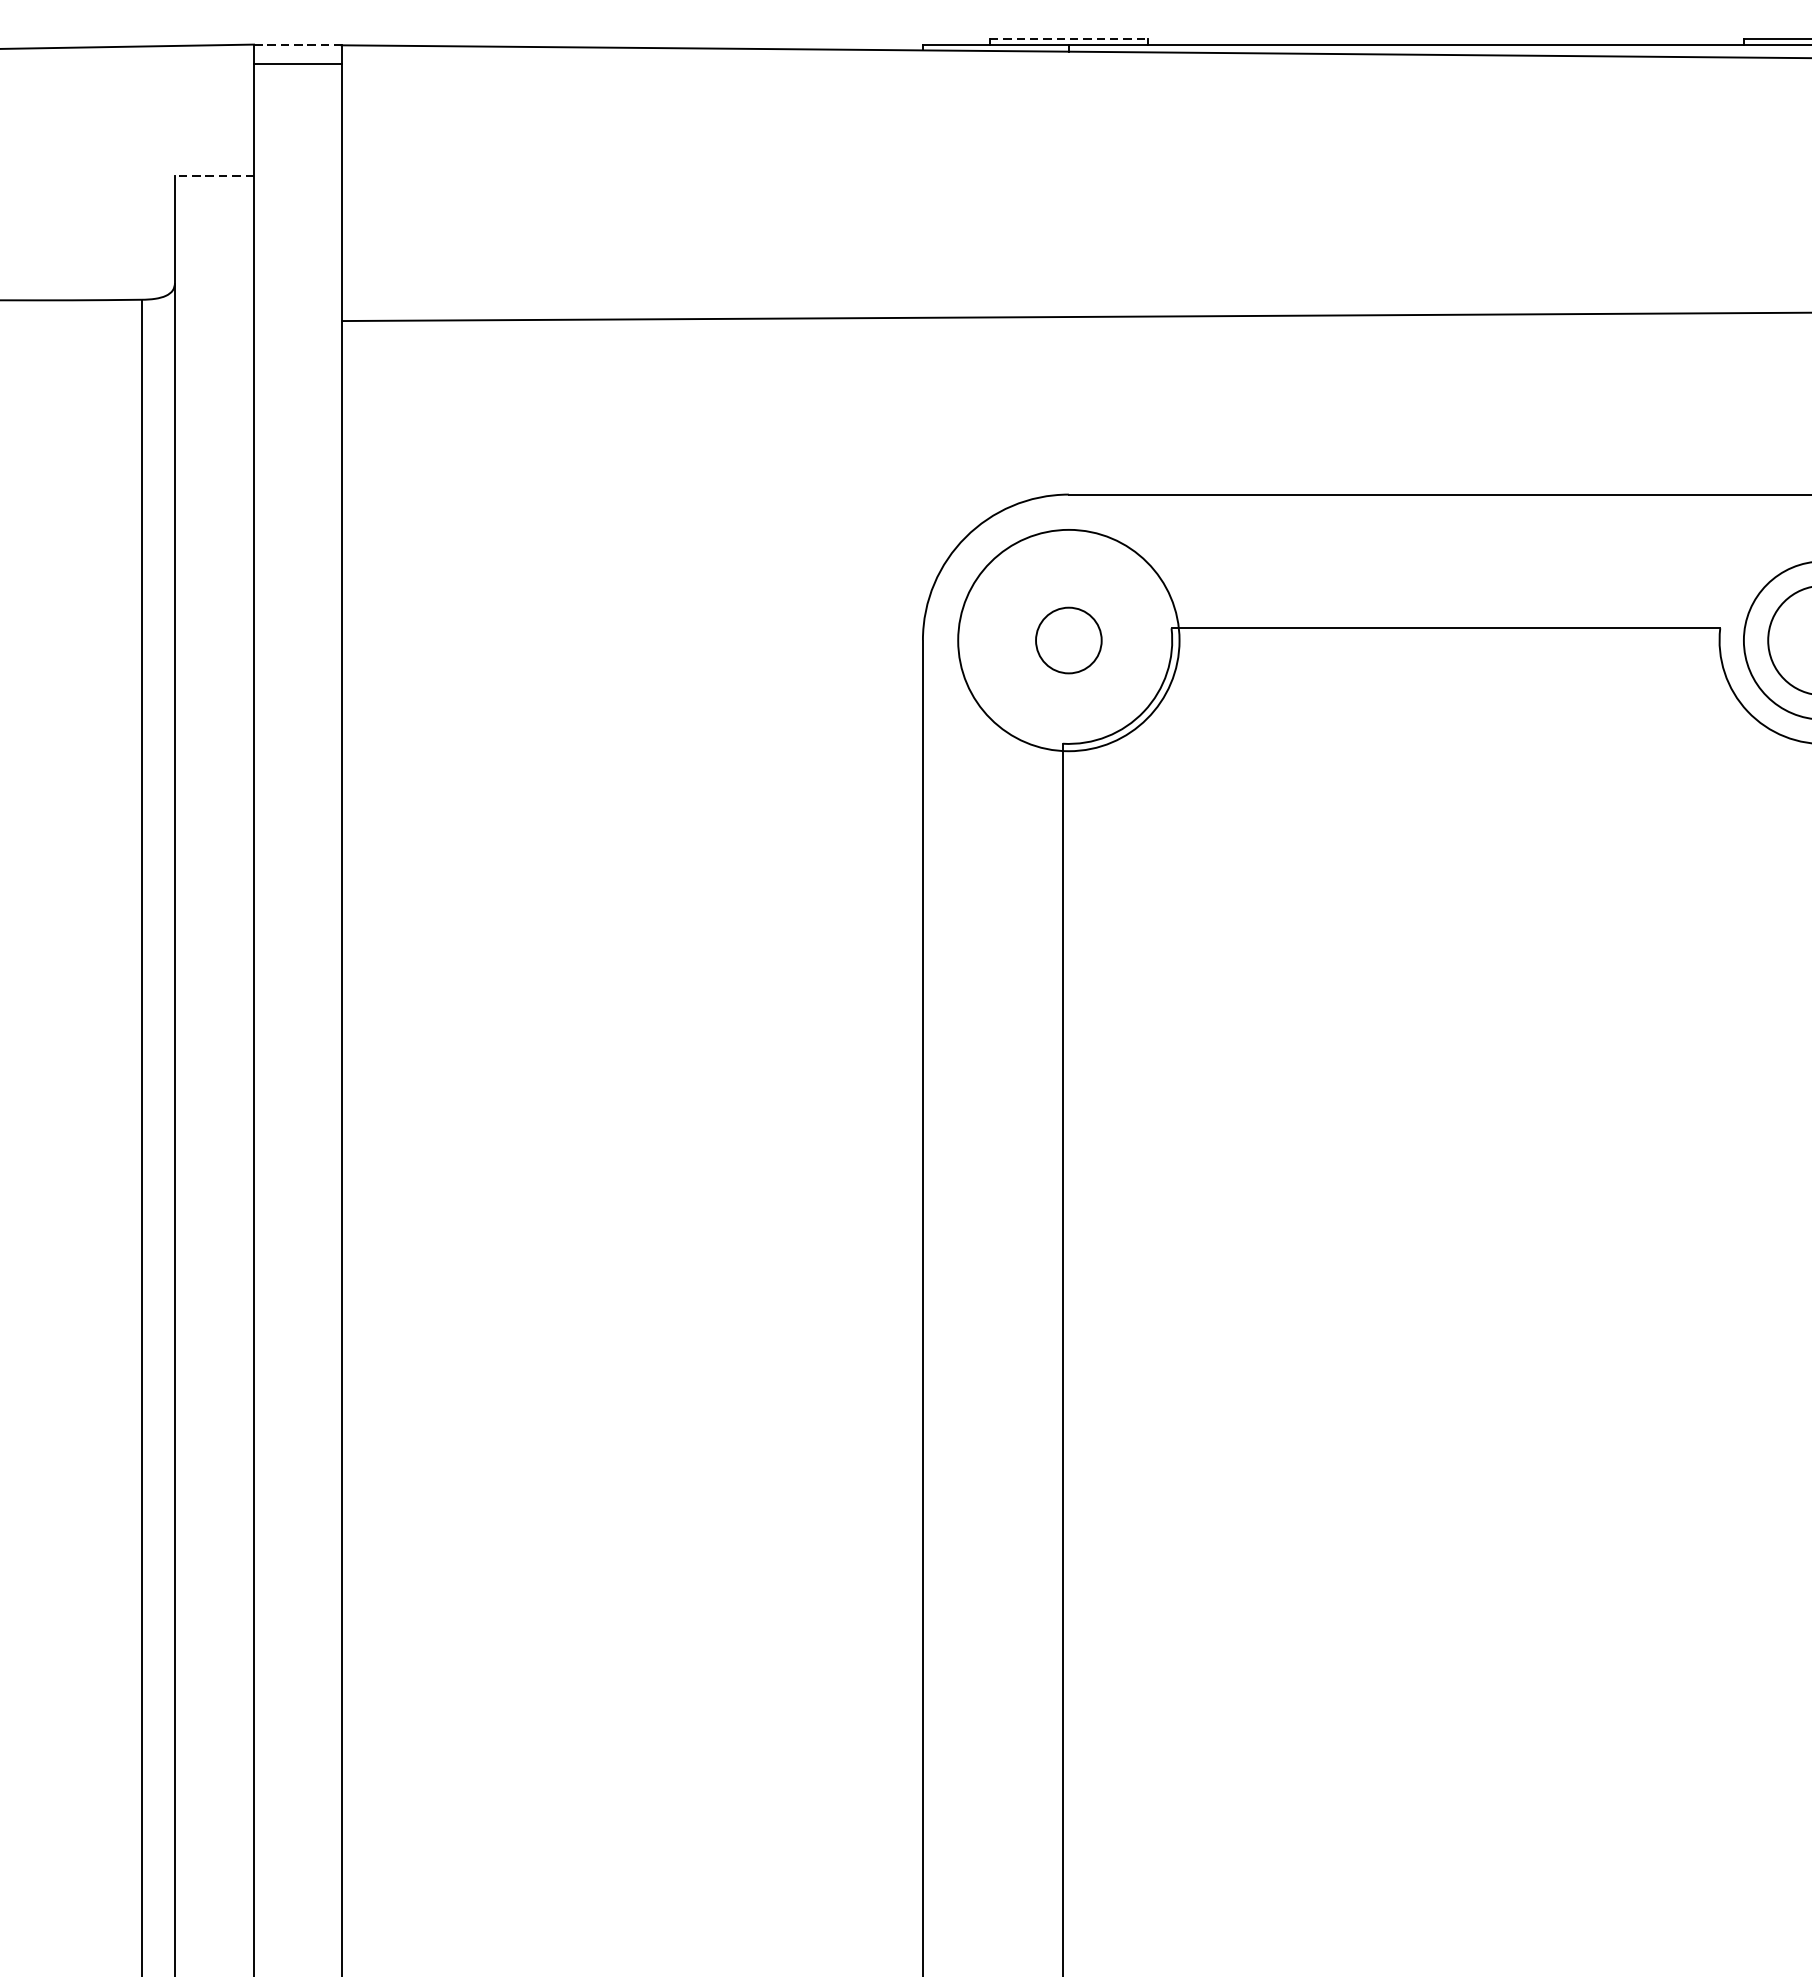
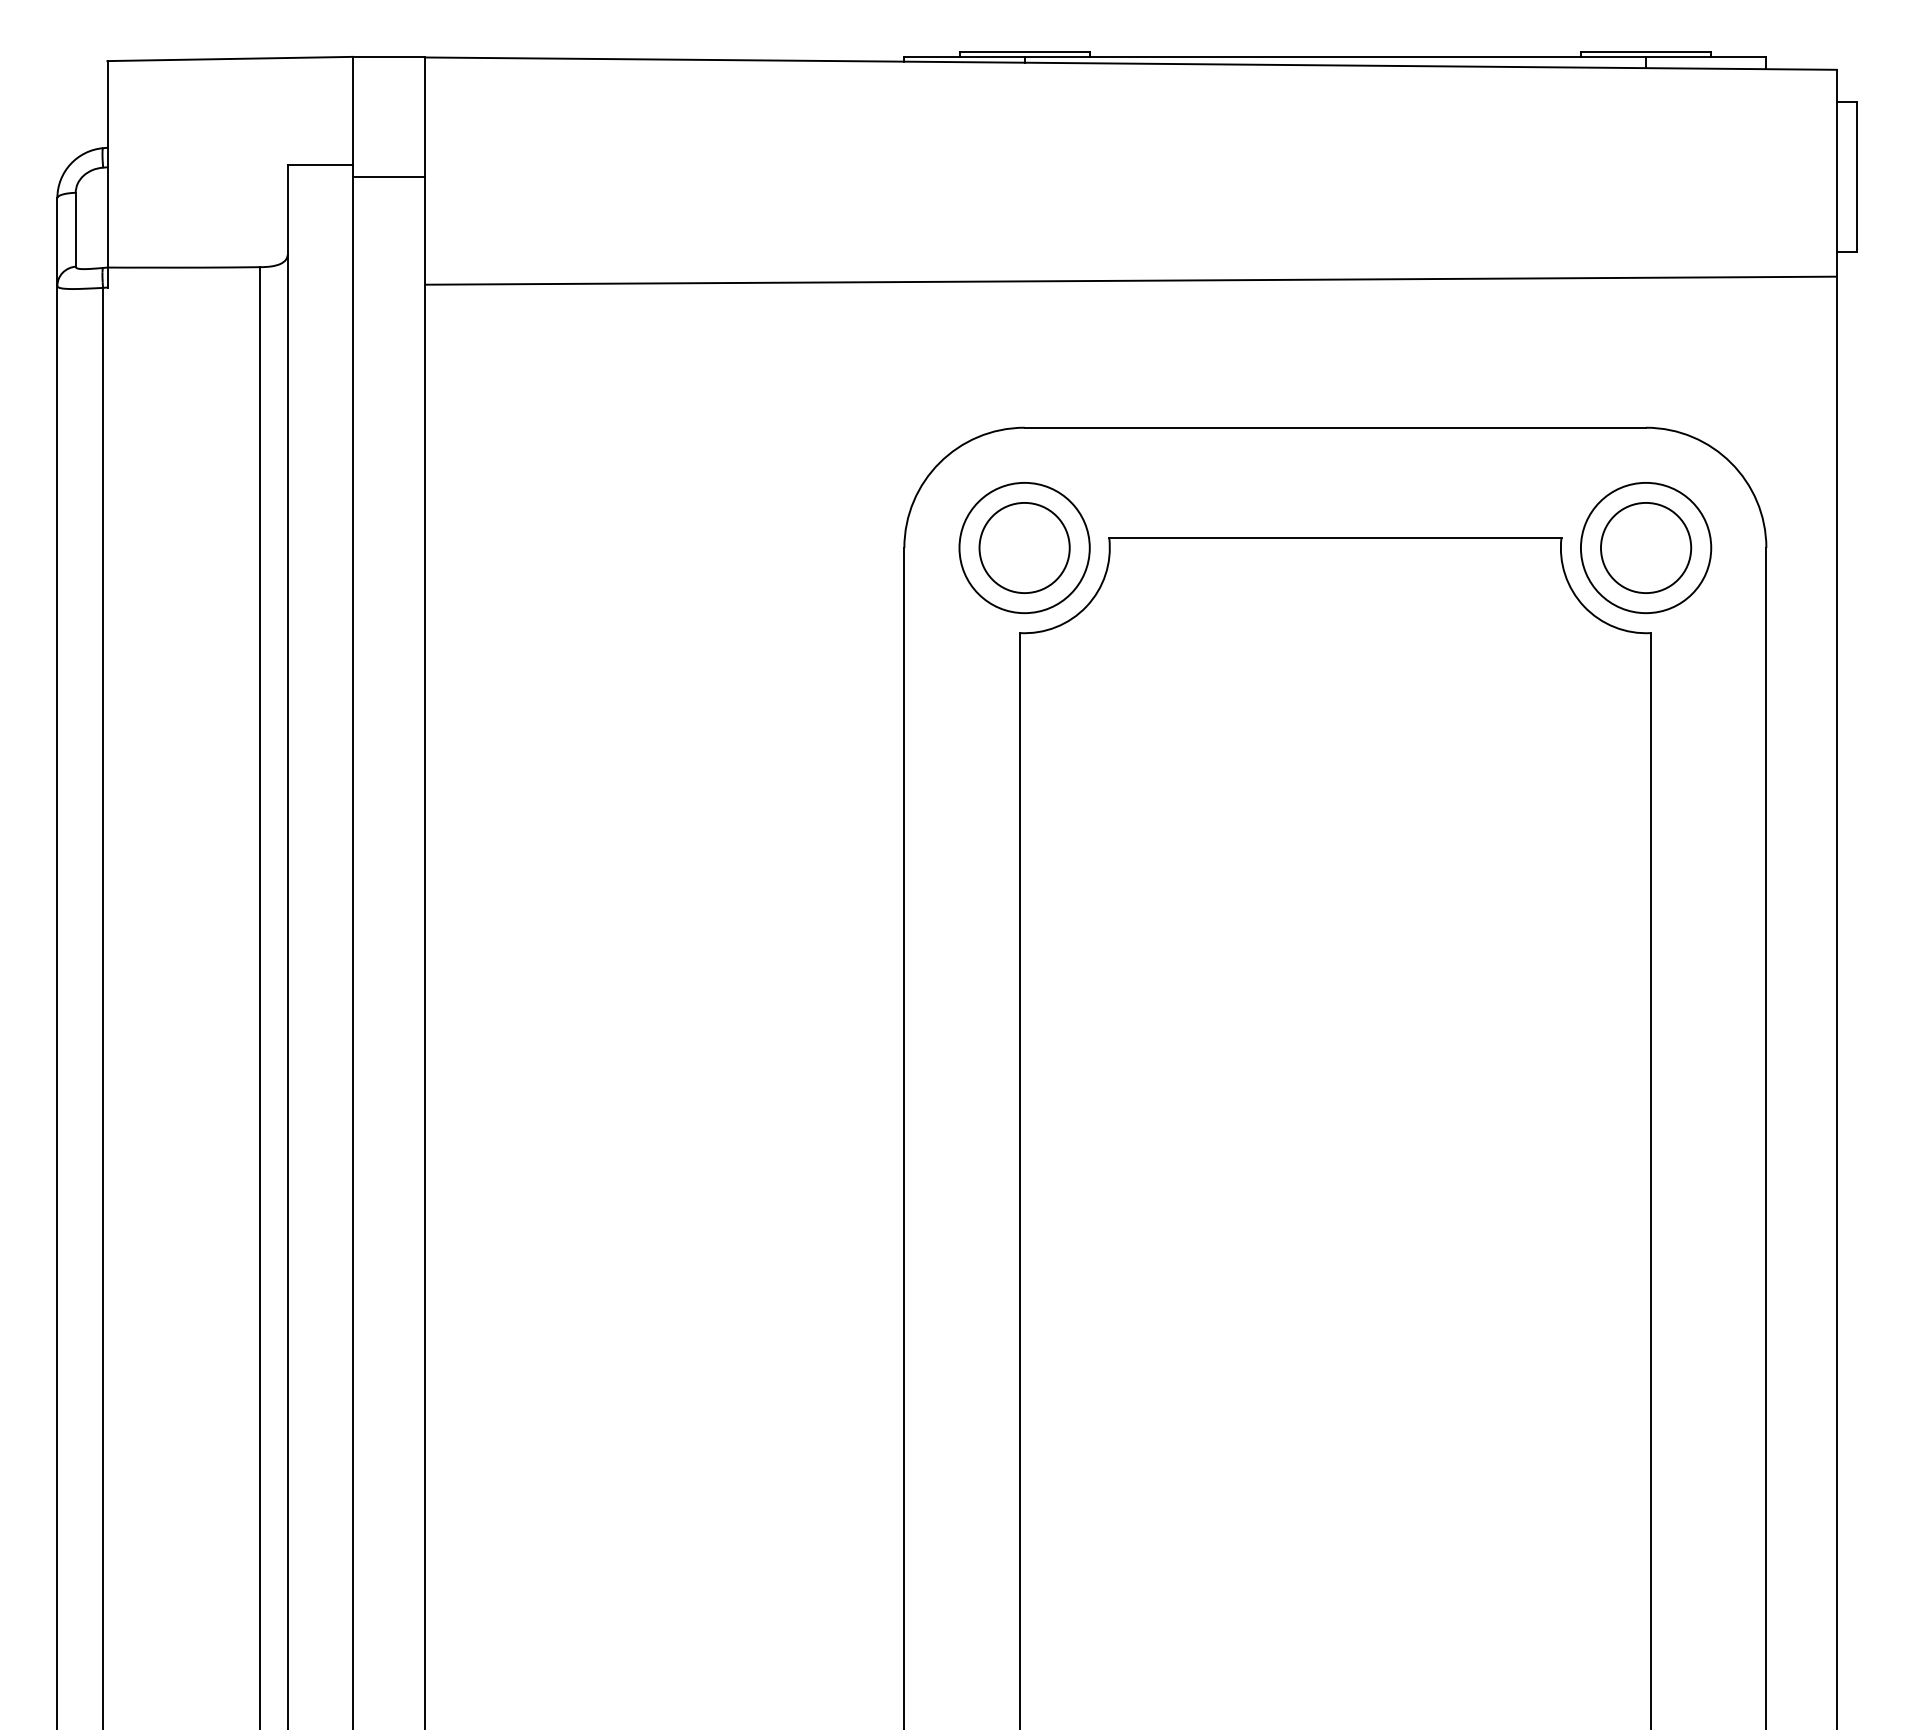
line: (1069, 38) -> (1025, 51), dashed -> solid
line: (298, 44) -> (389, 56), dashed -> solid
line: (298, 64) -> (389, 177), moved
line: (214, 176) -> (320, 165), dashed -> solid
circle: (1068, 639) -> (1024, 547), size x0.71
circle: (1068, 639) -> (1024, 547), size x1.67

